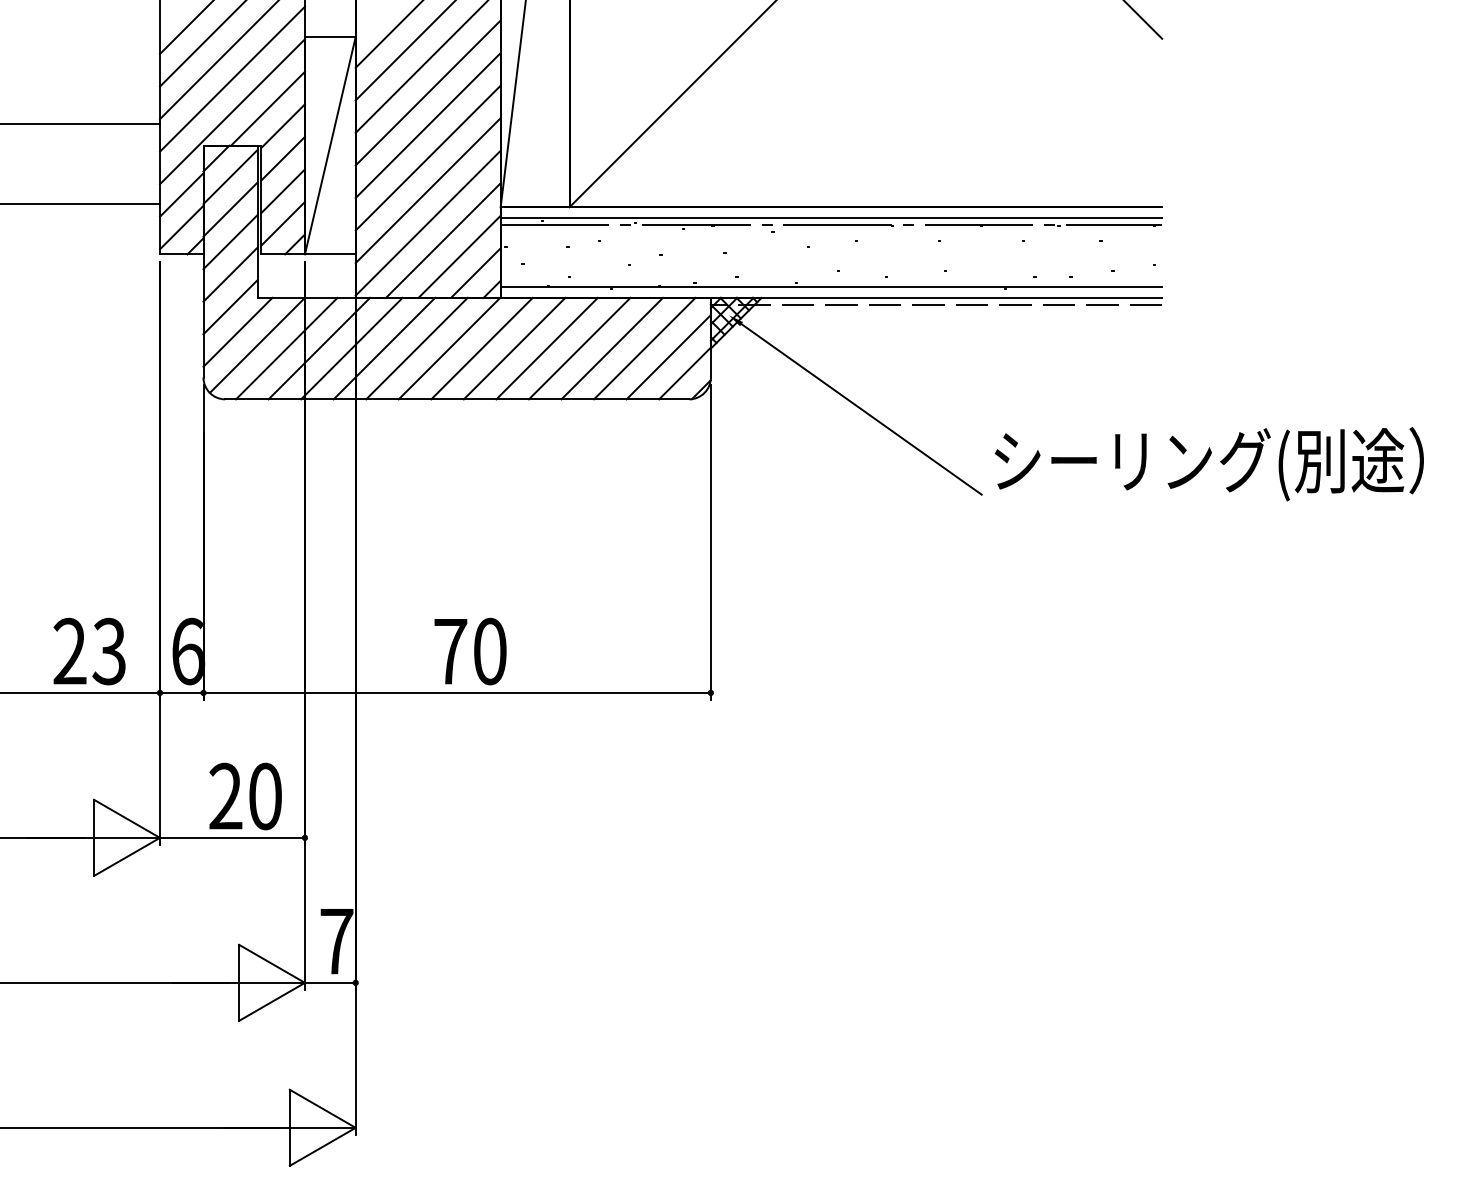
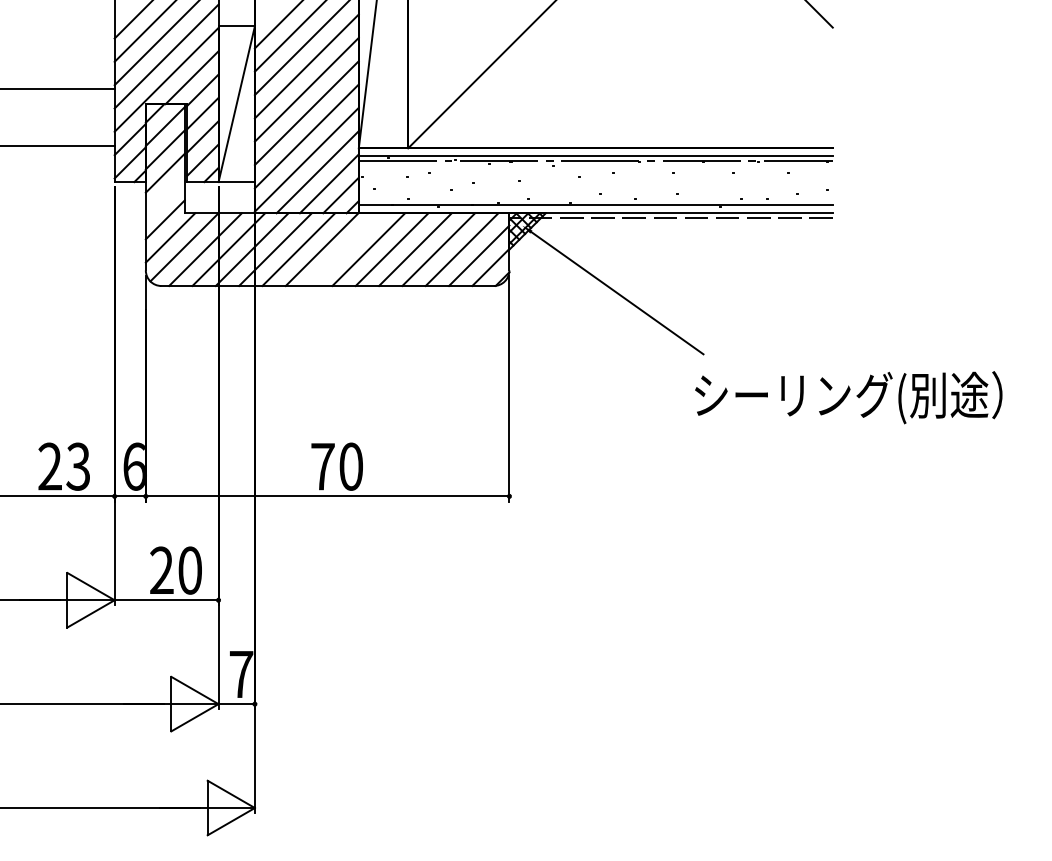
line: (230, 274) -> (165, 196), removed
line: (481, 348) -> (345, 249), removed
text: (1209, 464) -> (848, 397), moved

